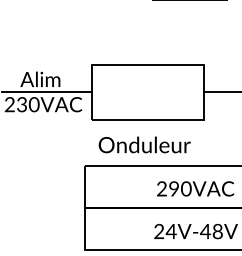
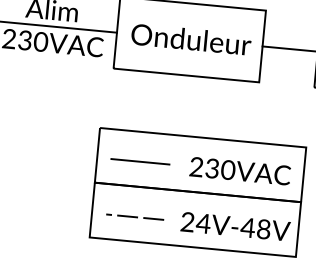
text: (144, 144) -> (191, 38), moved
line: (118, 188) -> (140, 161), added
text: (173, 188) -> (211, 167), 290VAC -> 230VAC
line: (118, 231) -> (134, 217), added

